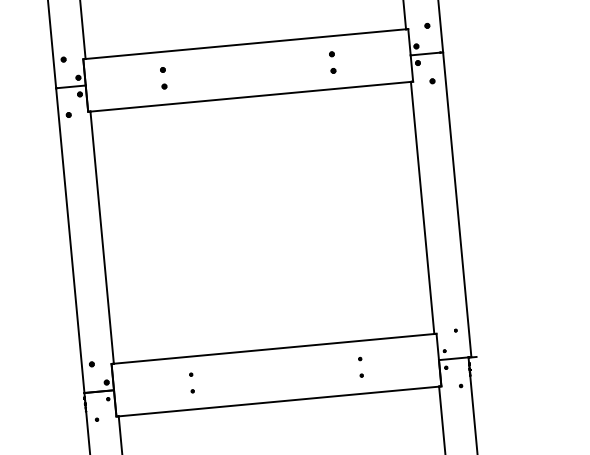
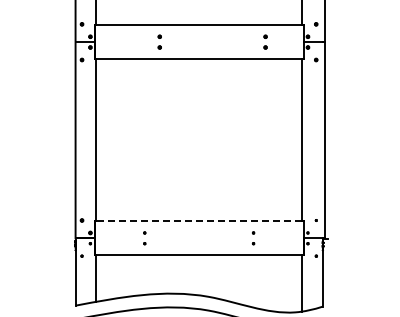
part: (332, 61) -> (265, 41), moved
part: (163, 77) -> (159, 41), moved
line: (272, 349) -> (198, 221), solid -> dashed

